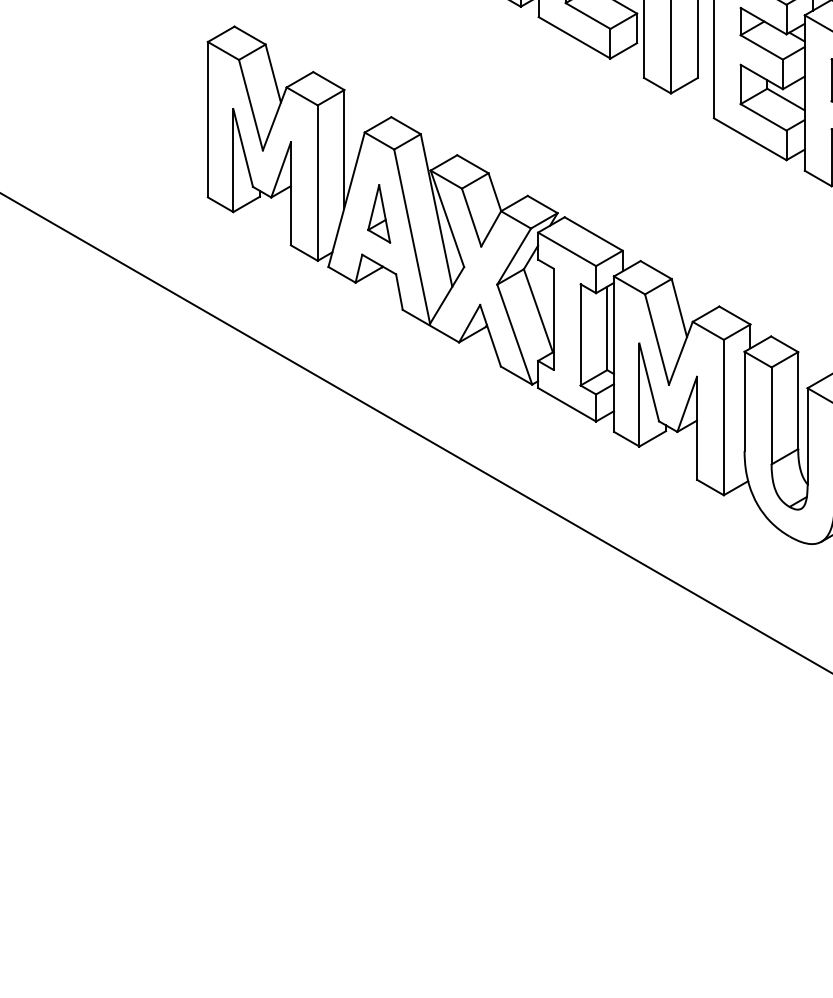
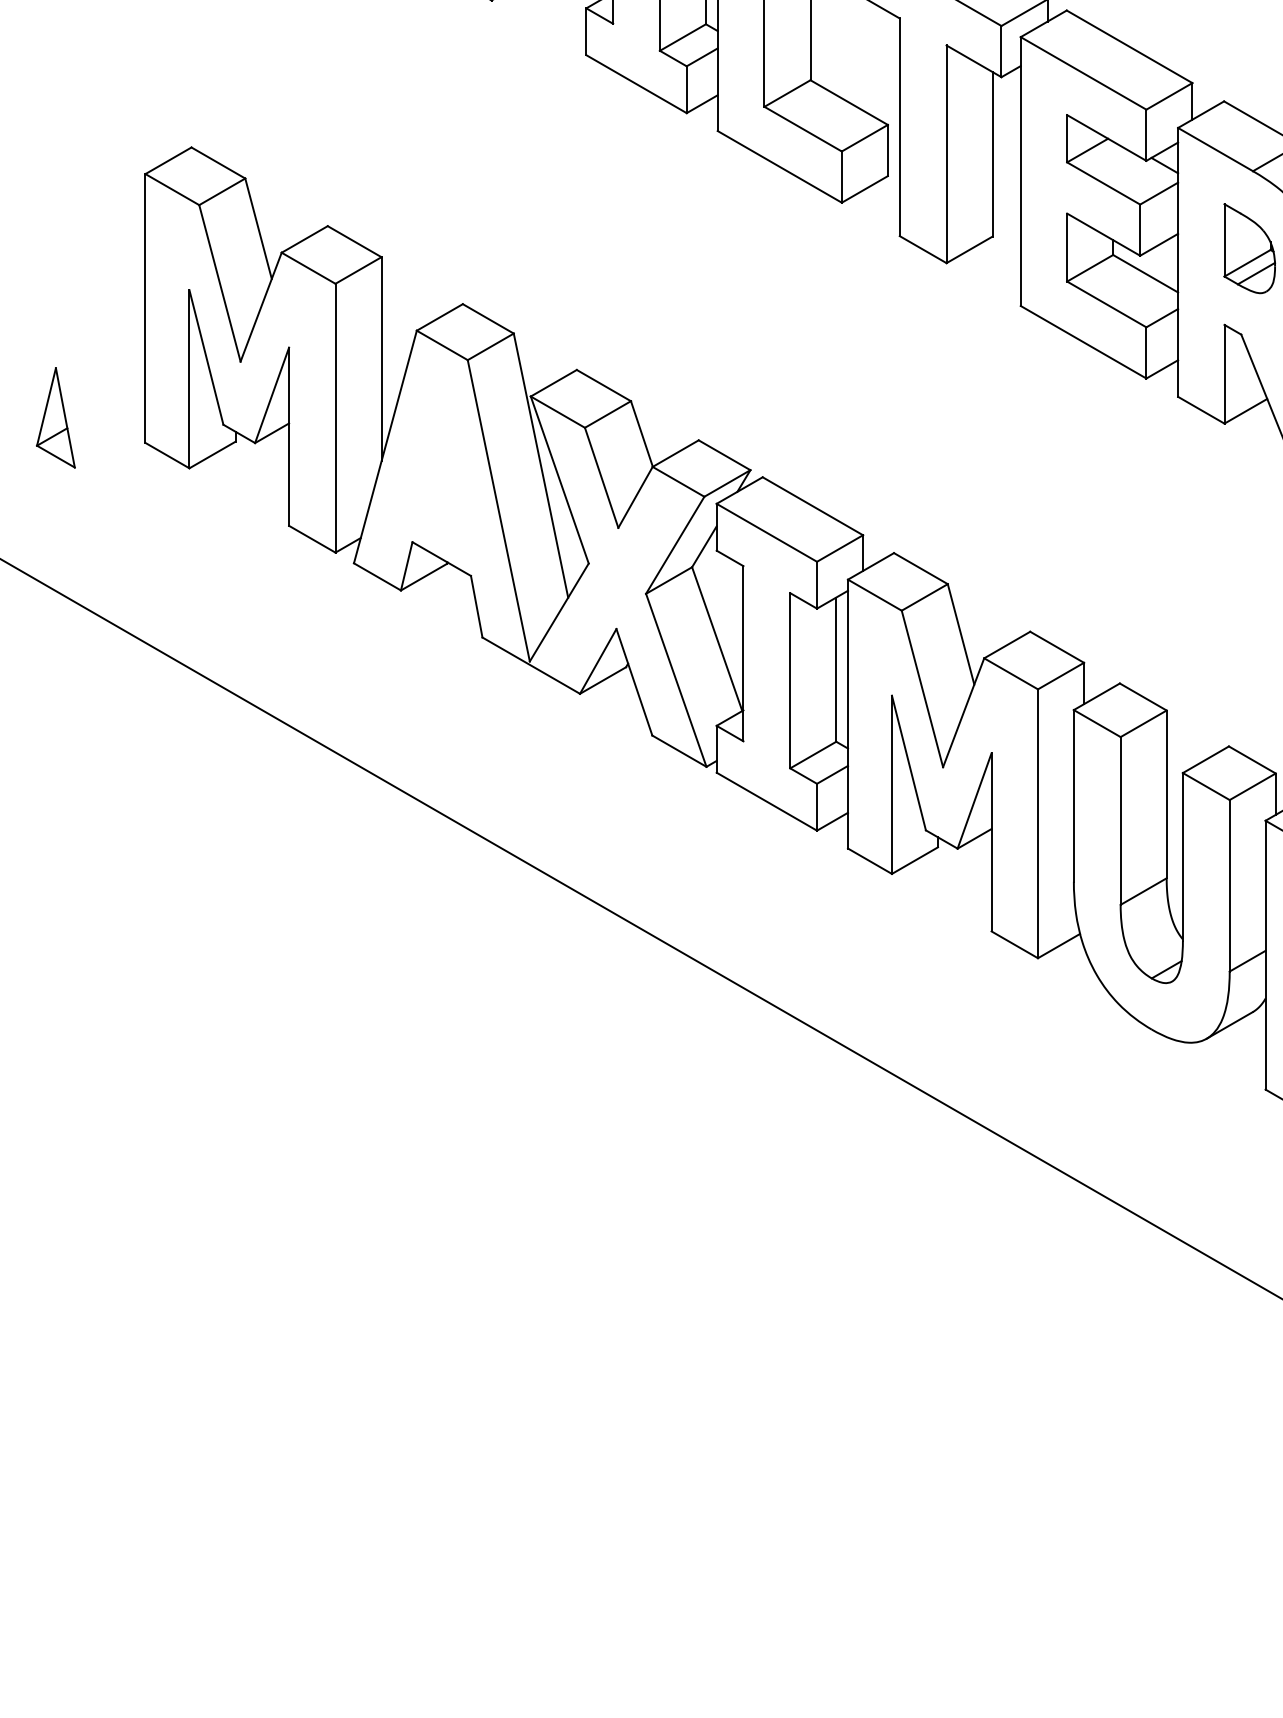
part: (379, 213) -> (56, 417), moved

